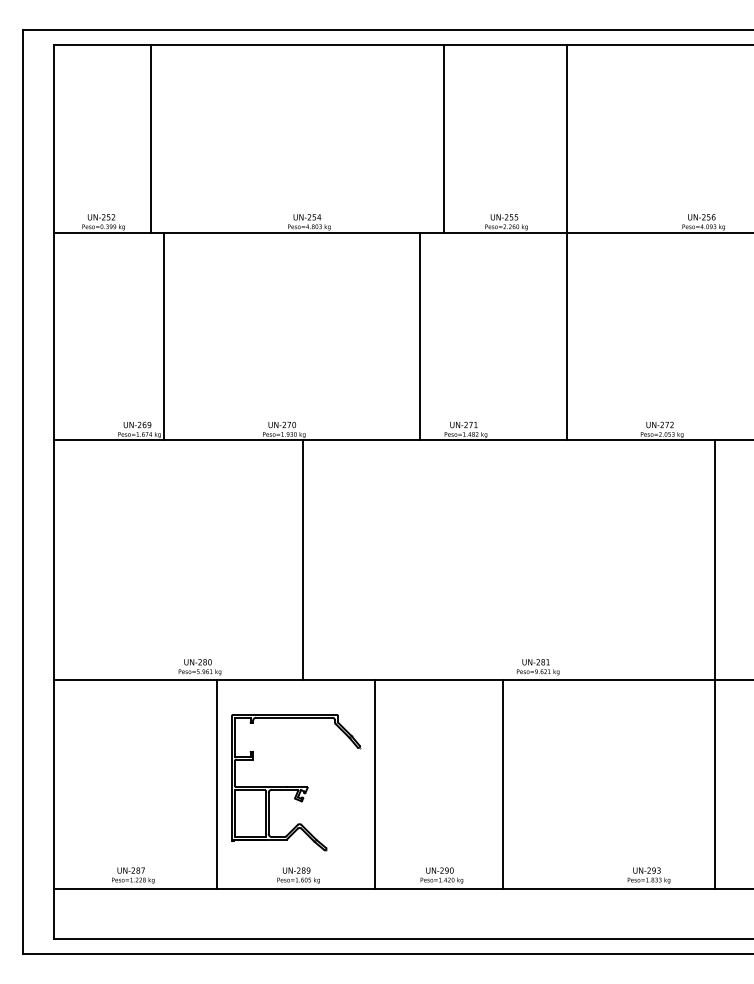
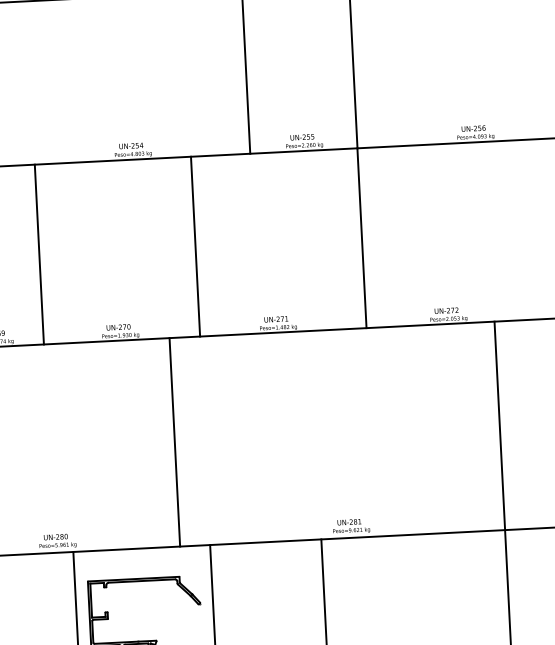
line: (163, 336) -> (39, 254), moved
line: (420, 336) -> (195, 246), moved
line: (303, 560) -> (175, 442), moved

